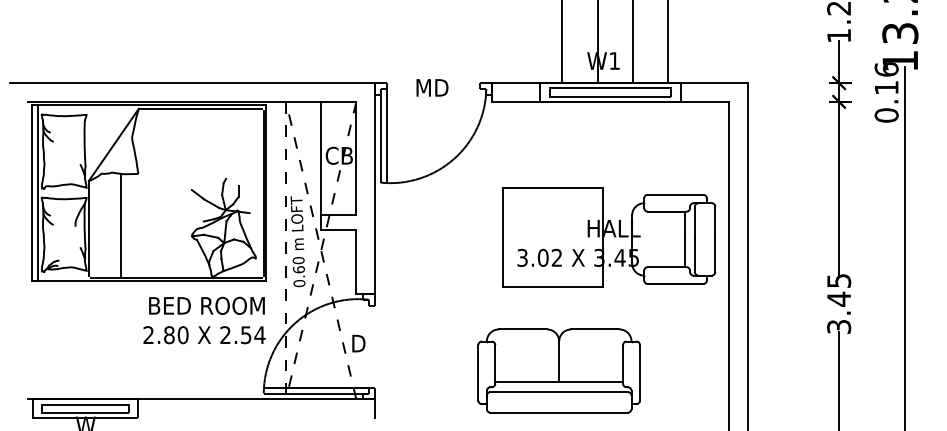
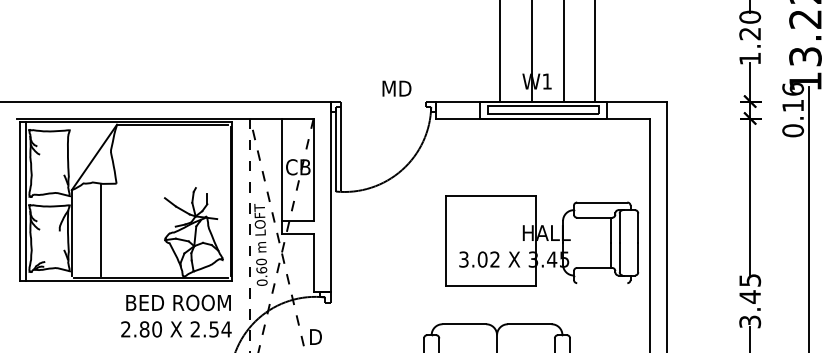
text: (432, 87) -> (396, 88), moved
line: (675, 284) -> (602, 283), removed

